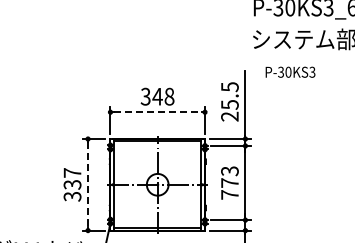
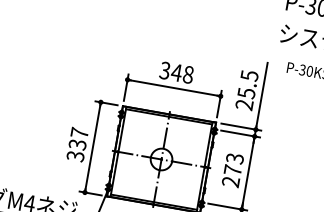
line: (158, 112) -> (174, 88), dashed -> solid
line: (88, 184) -> (93, 147), dashed -> solid
text: (229, 194) -> (230, 181), 773 -> 273

